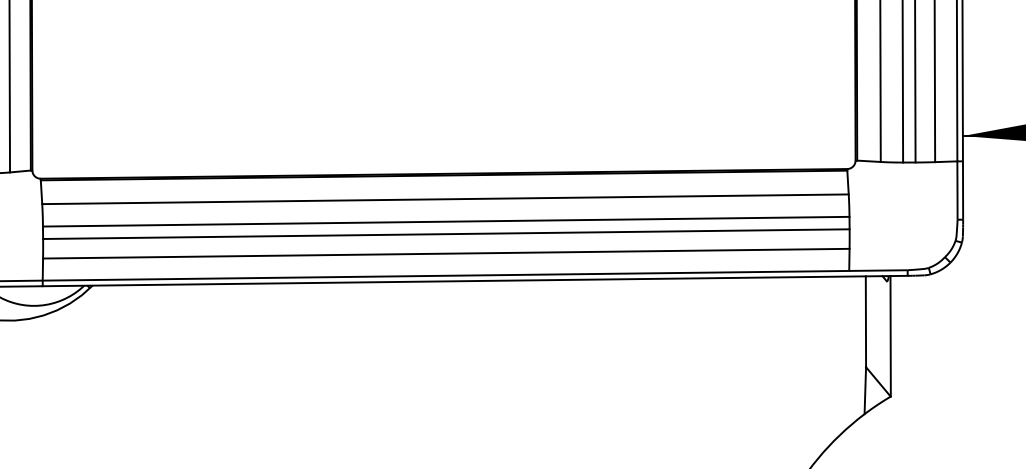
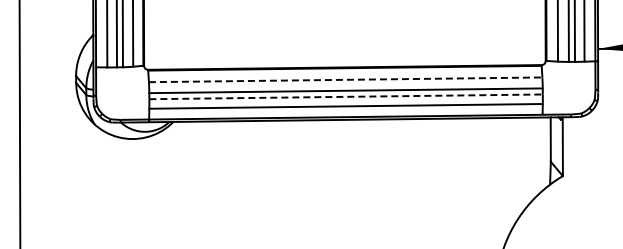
line: (445, 198) -> (345, 79), solid -> dashed
line: (447, 233) -> (346, 96), solid -> dashed

